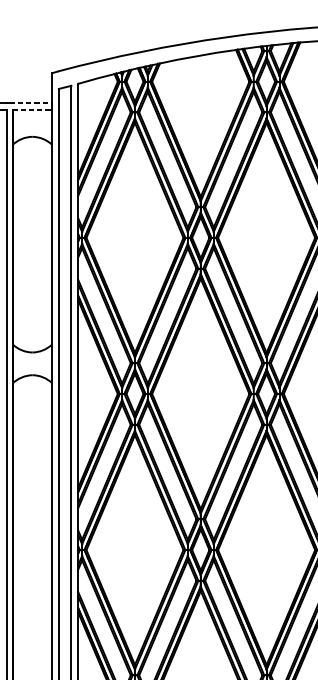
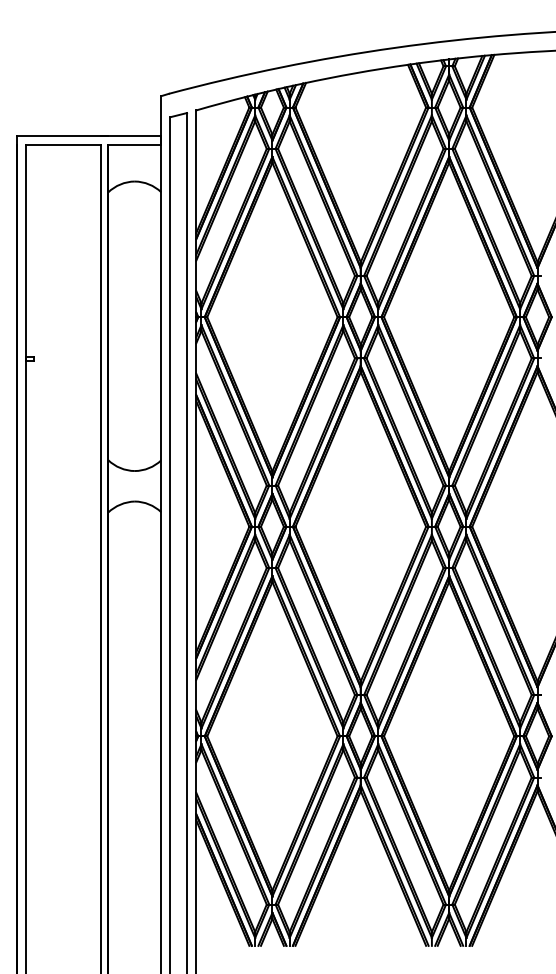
line: (31, 102) -> (133, 135), dashed -> solid
line: (32, 109) -> (134, 144), dashed -> solid

